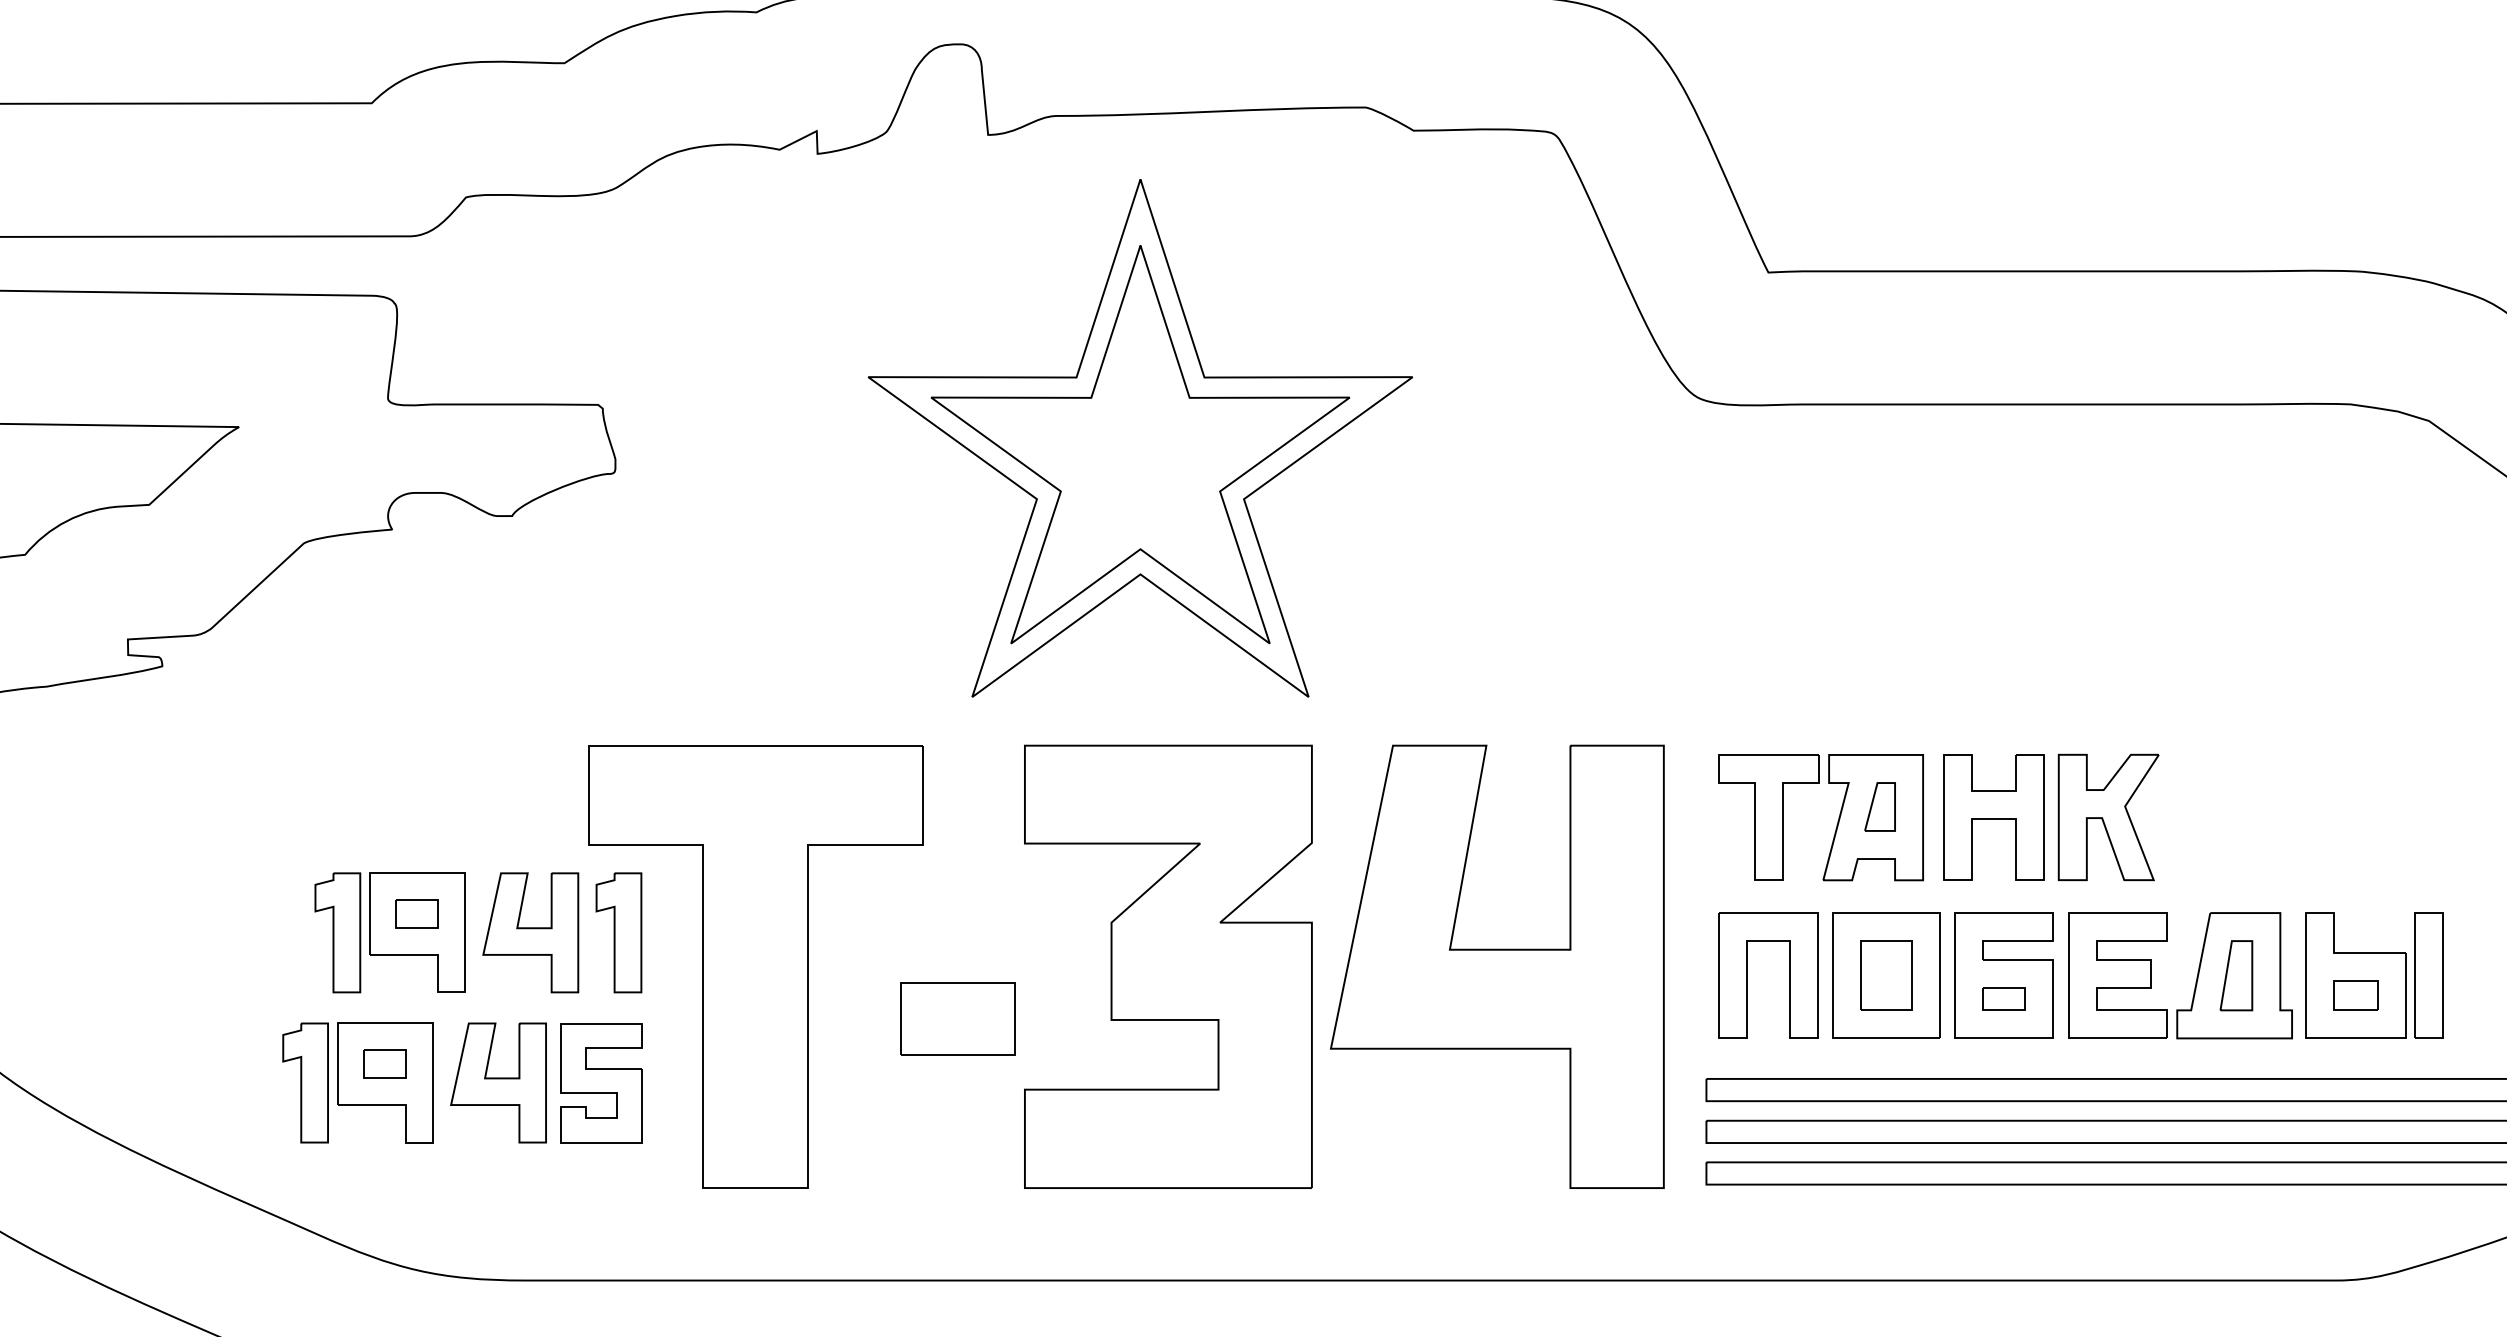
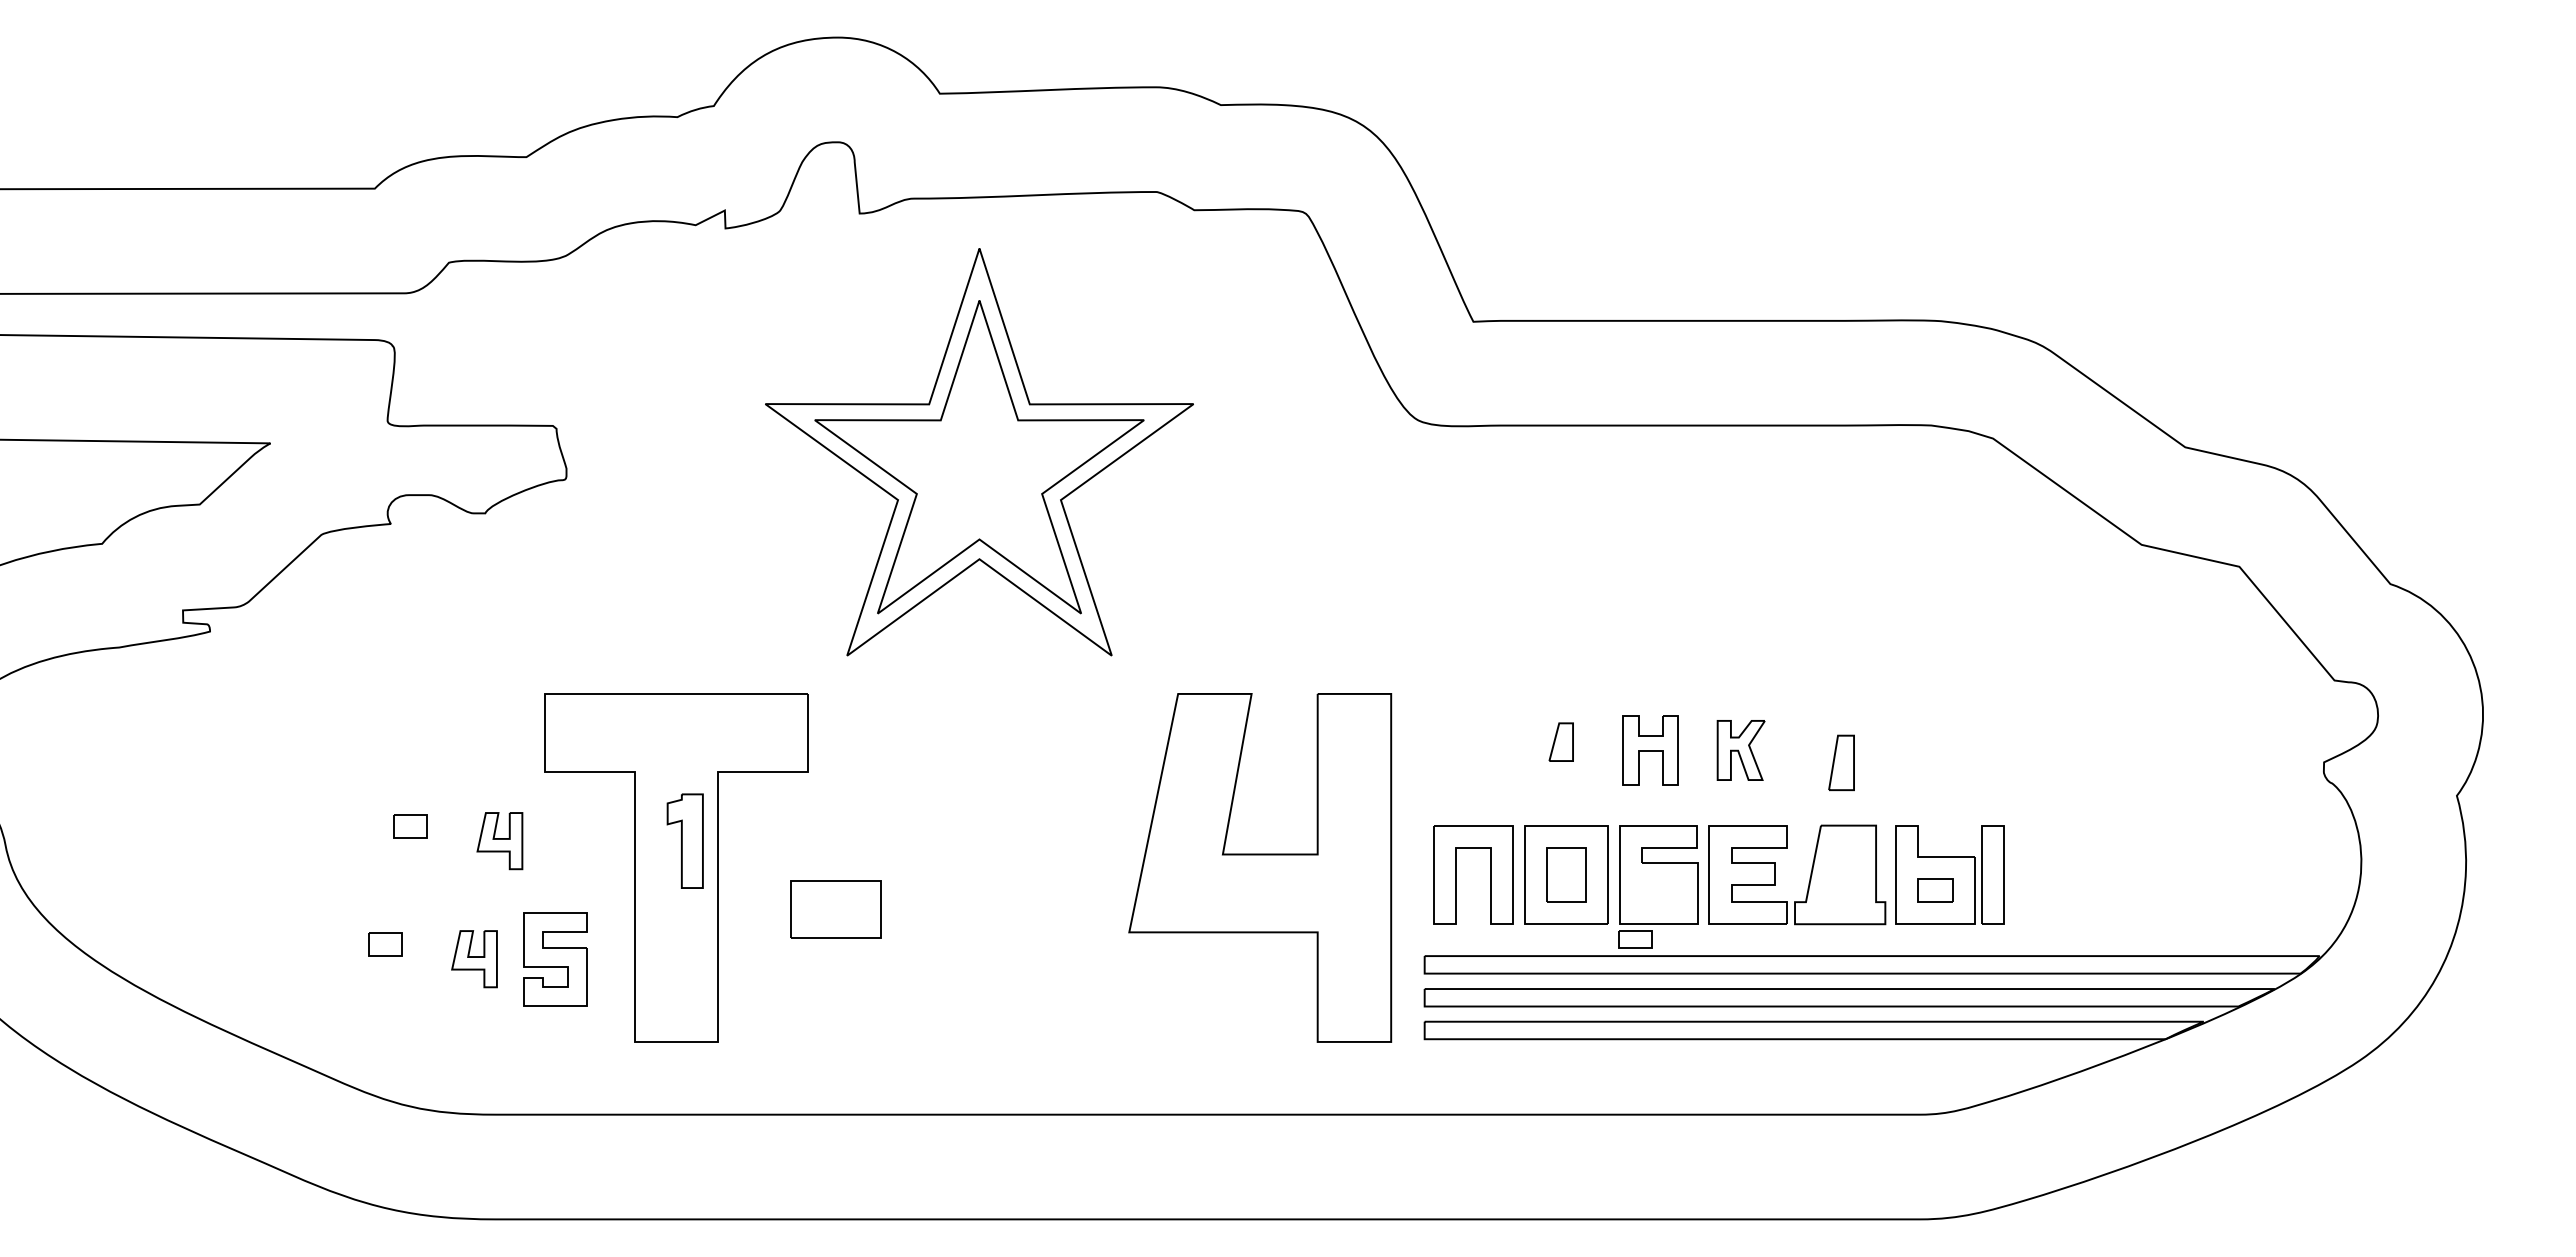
part: (1993, 817) -> (1650, 750), size x0.7
part: (2109, 817) -> (1741, 750), size x0.6
part: (1837, 821) -> (1527, 753), removed
part: (389, 931) -> (388, 840), removed
part: (530, 931) -> (499, 840), size x0.6
part: (617, 931) -> (684, 840), moved
part: (1168, 966) -> (1001, 867), removed
part: (2236, 975) -> (1841, 762), moved
part: (2003, 999) -> (1635, 939), moved
part: (357, 1081) -> (363, 958), removed
part: (498, 1081) -> (474, 958), size x0.6

